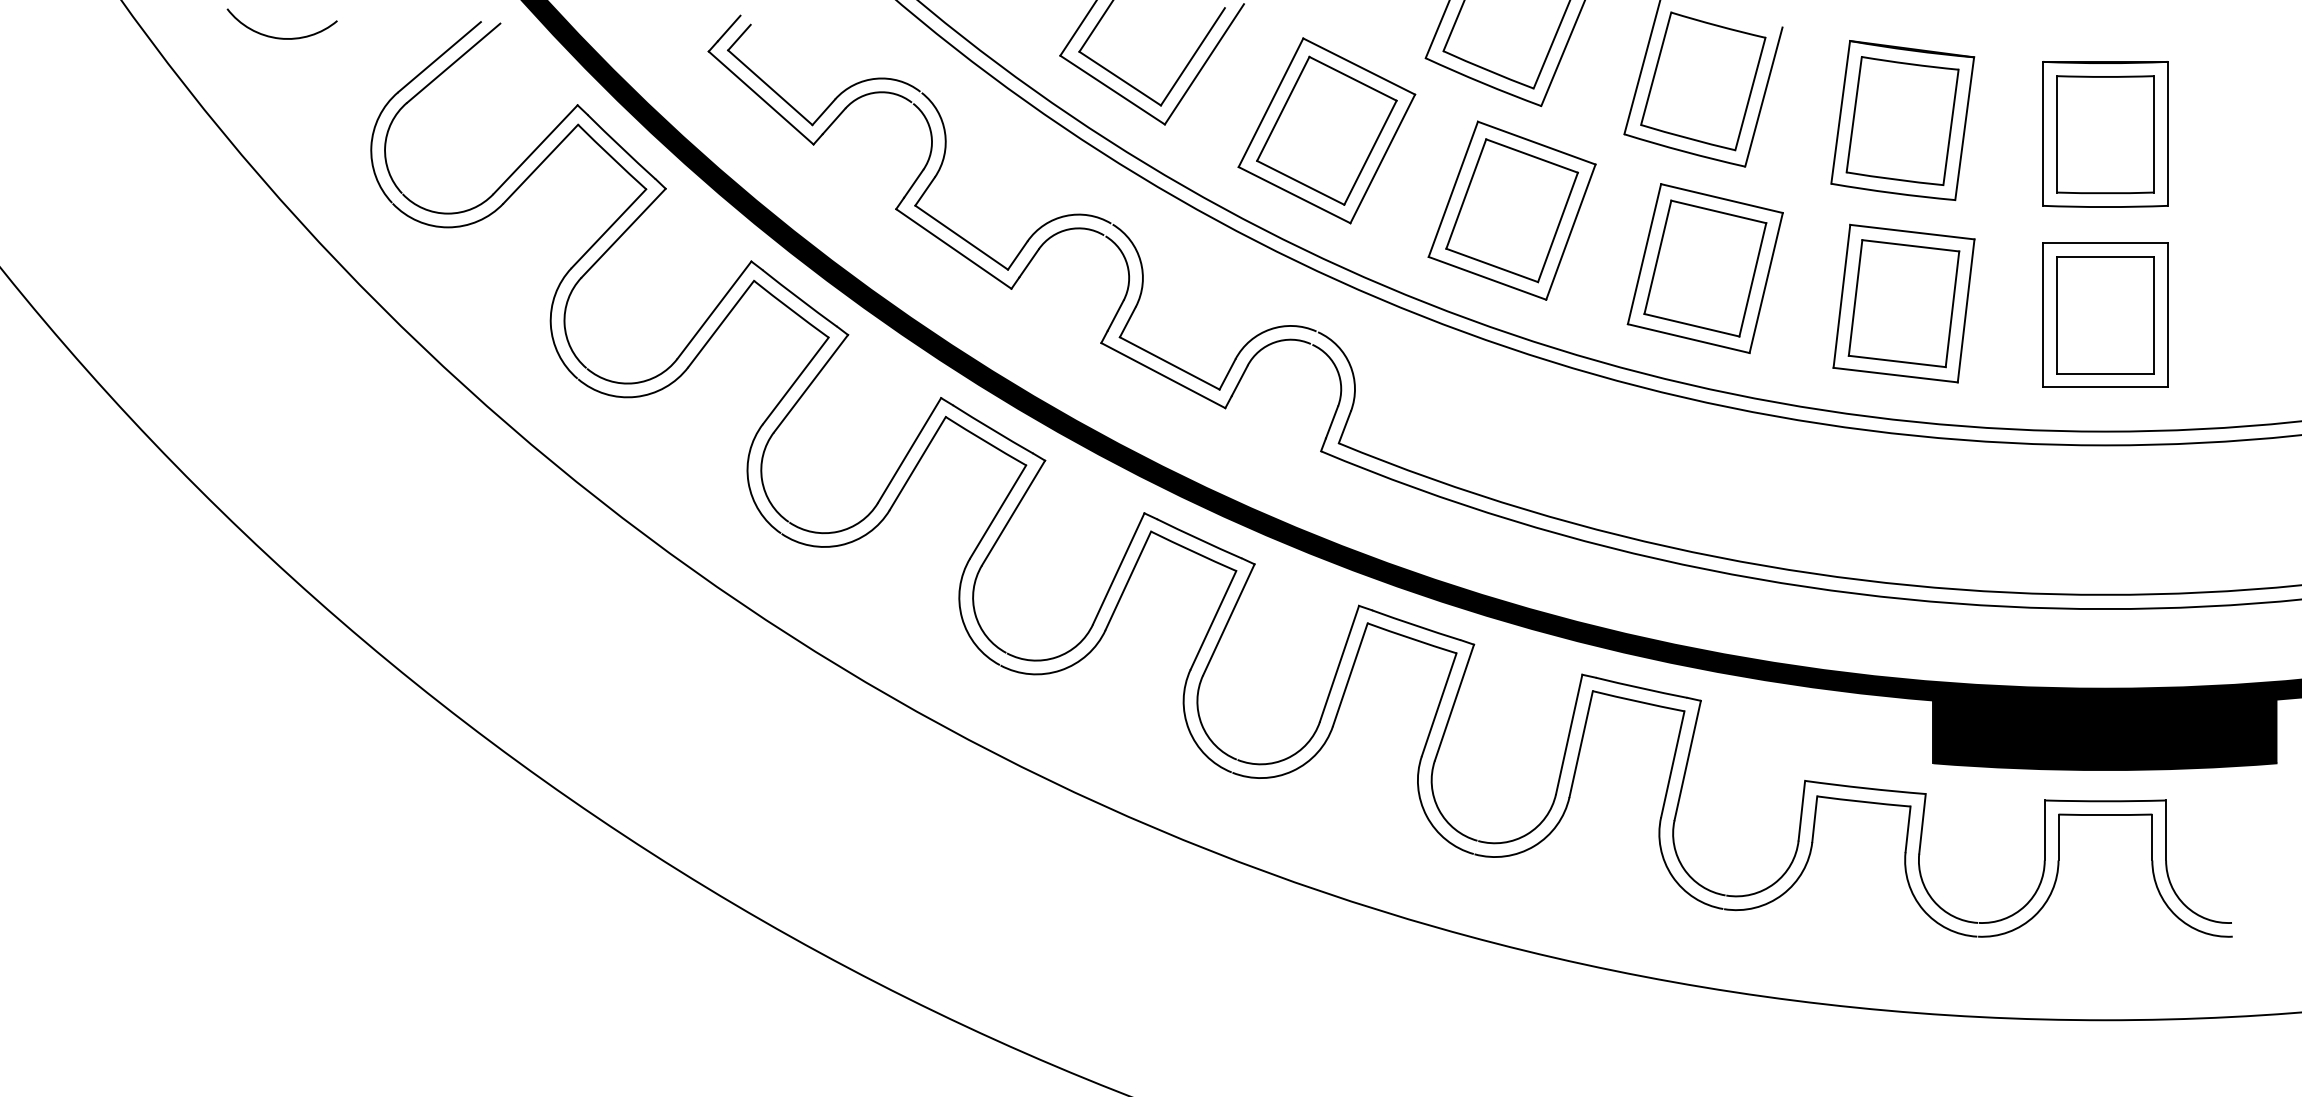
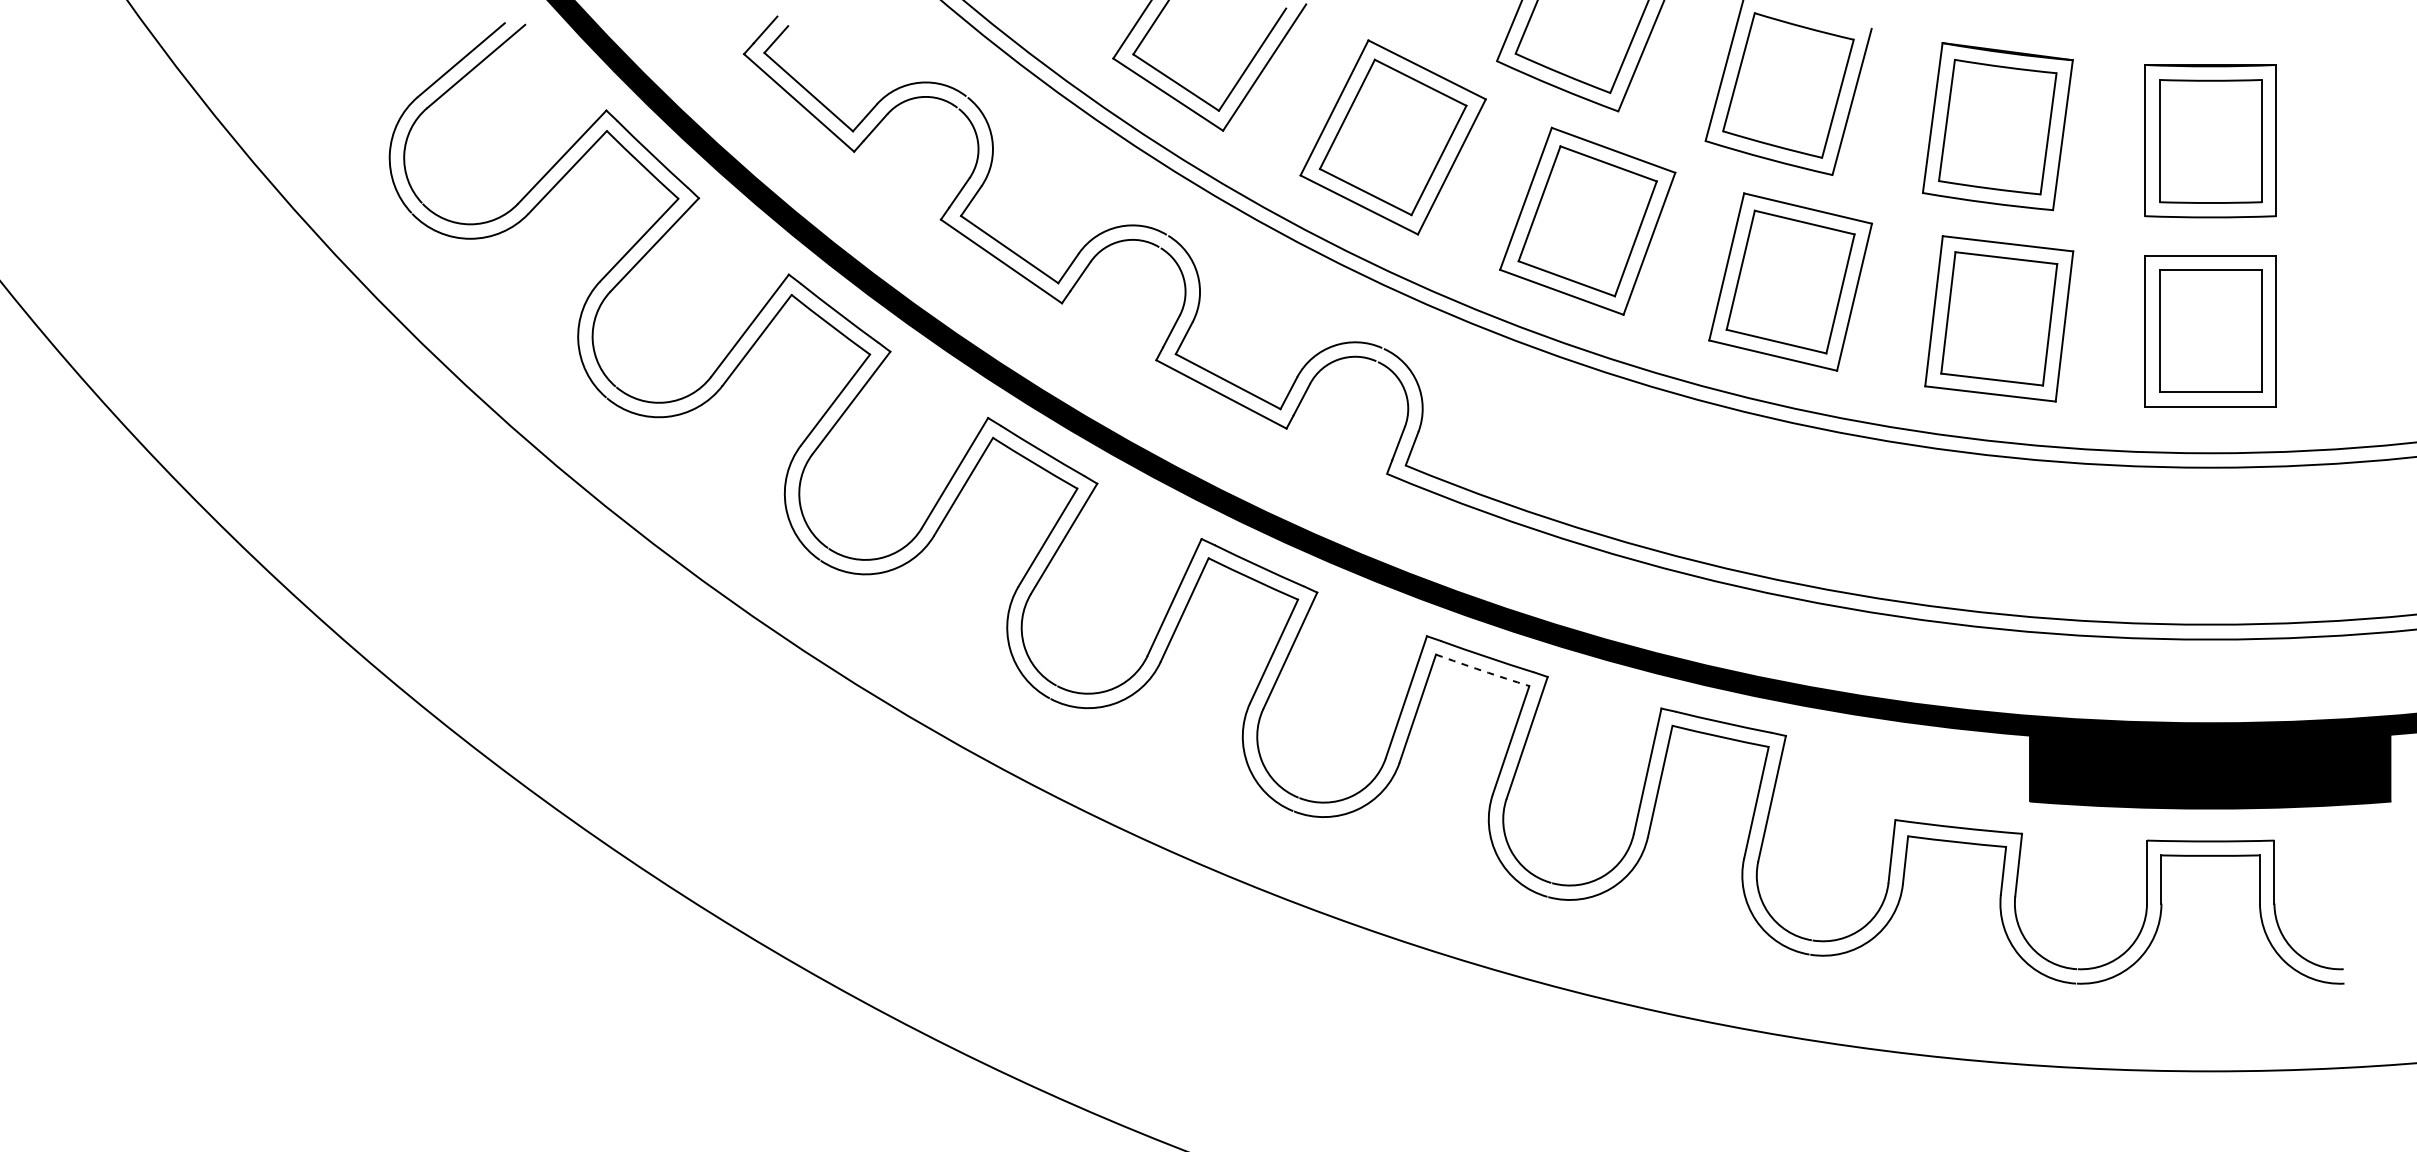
arc: (282, 37) -> (296, 39), removed
arc: (1411, 638) -> (1482, 670), solid -> dashed

